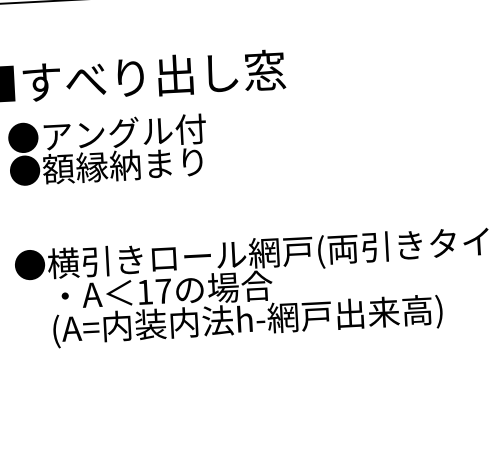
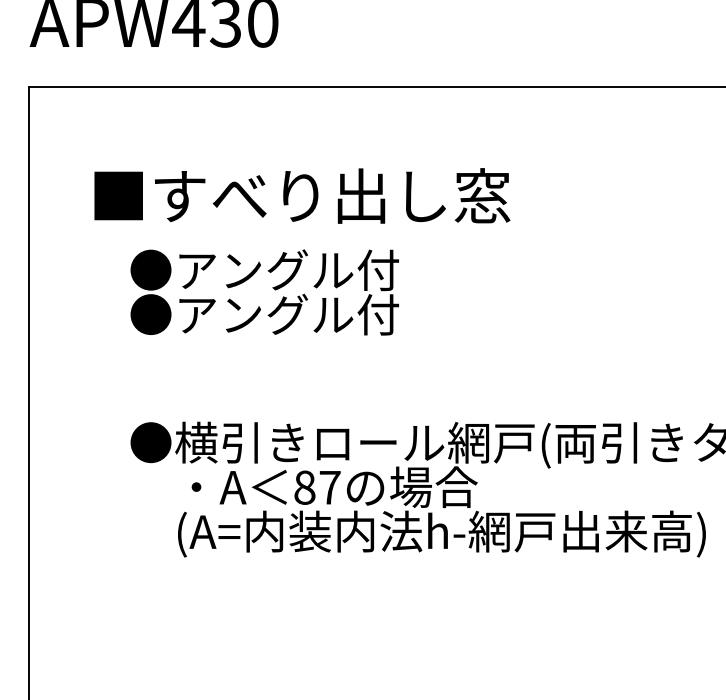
text: (125, 165) -> (287, 314), ●額縁納まり -> ●アングル付
text: (144, 292) -> (304, 487), 17 -> 87

